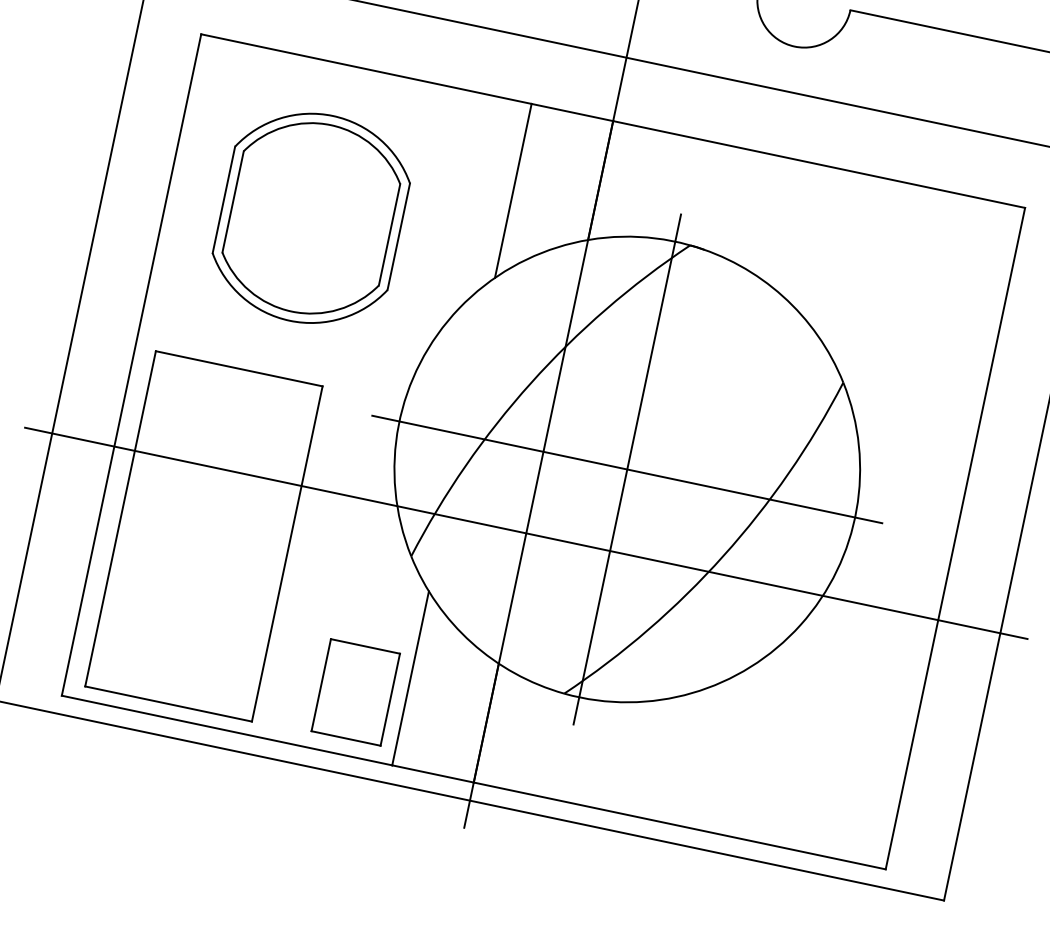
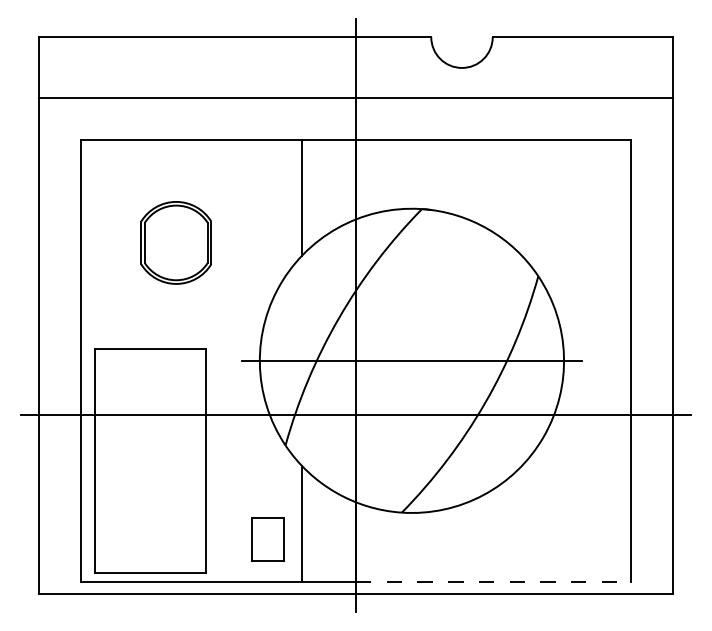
part: (311, 217) -> (176, 242), size x0.6
line: (626, 468) -> (411, 360), removed
part: (354, 691) -> (267, 539), size x0.7
line: (679, 825) -> (493, 581), solid -> dashed

